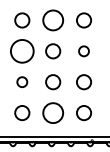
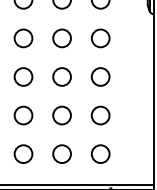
circle: (52, 20) -> (61, 38), size x0.71
circle: (22, 50) -> (23, 76), size x0.62
circle: (83, 50) -> (100, 76), size x1.43
circle: (22, 82) -> (23, 115), size x1.43
circle: (52, 112) -> (61, 153), size x0.71

